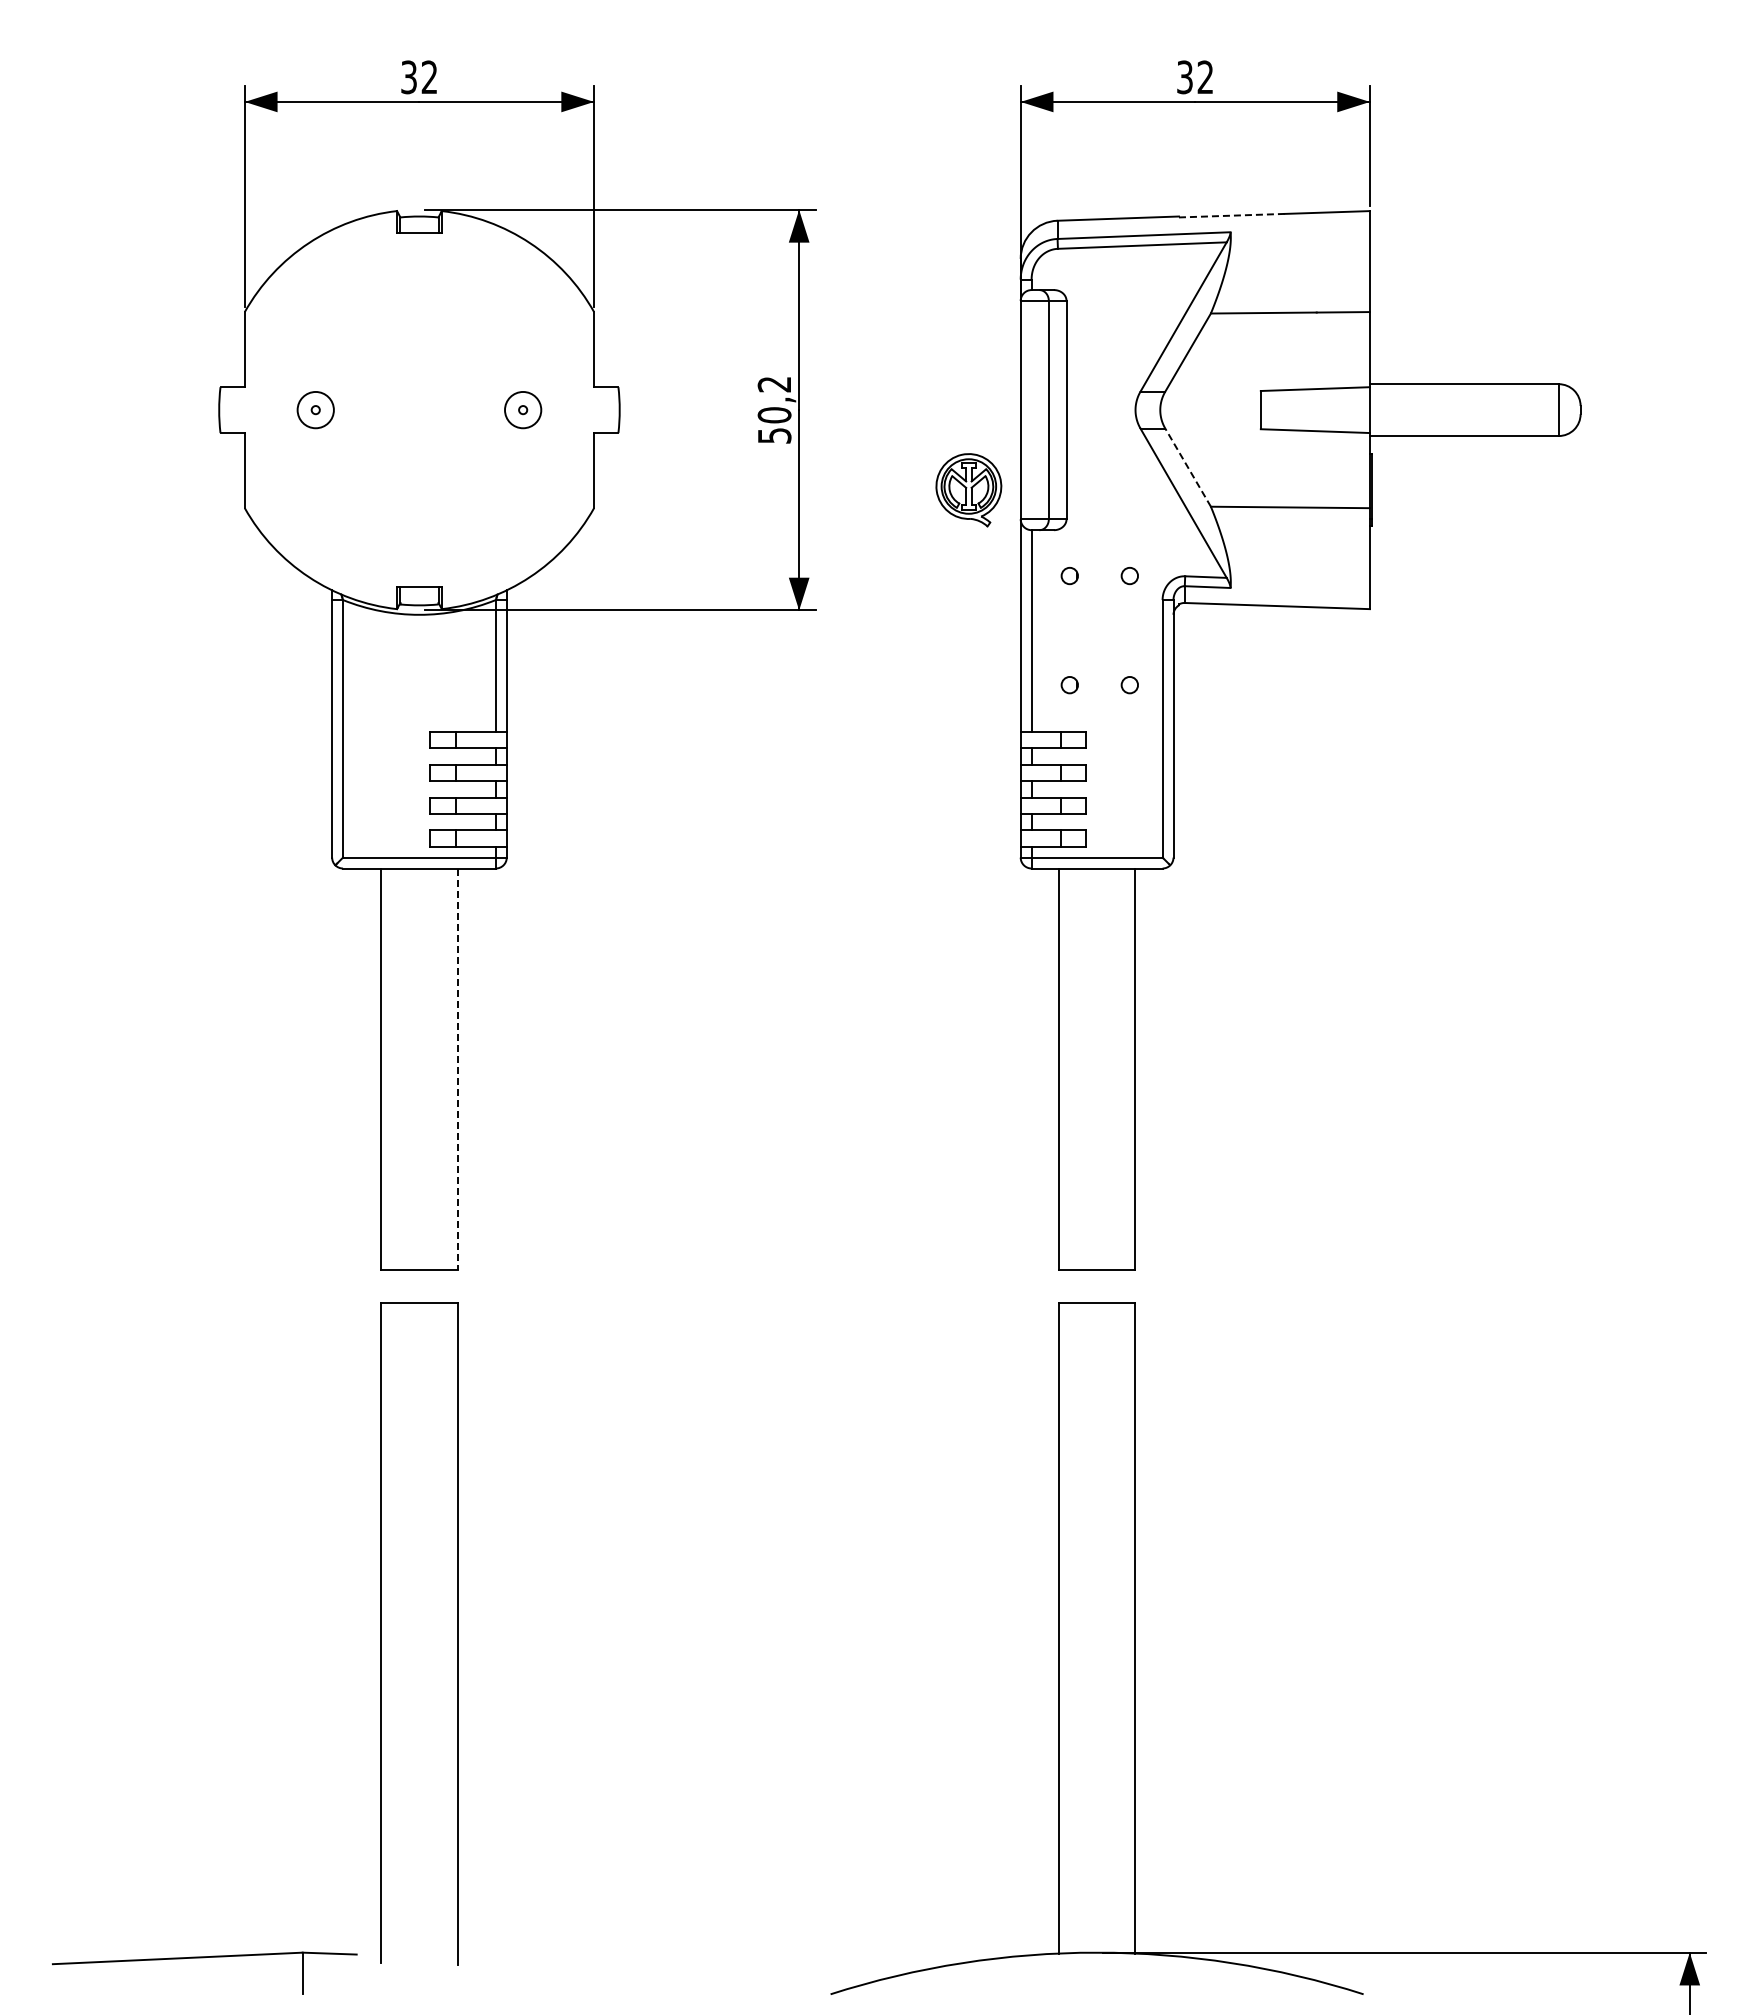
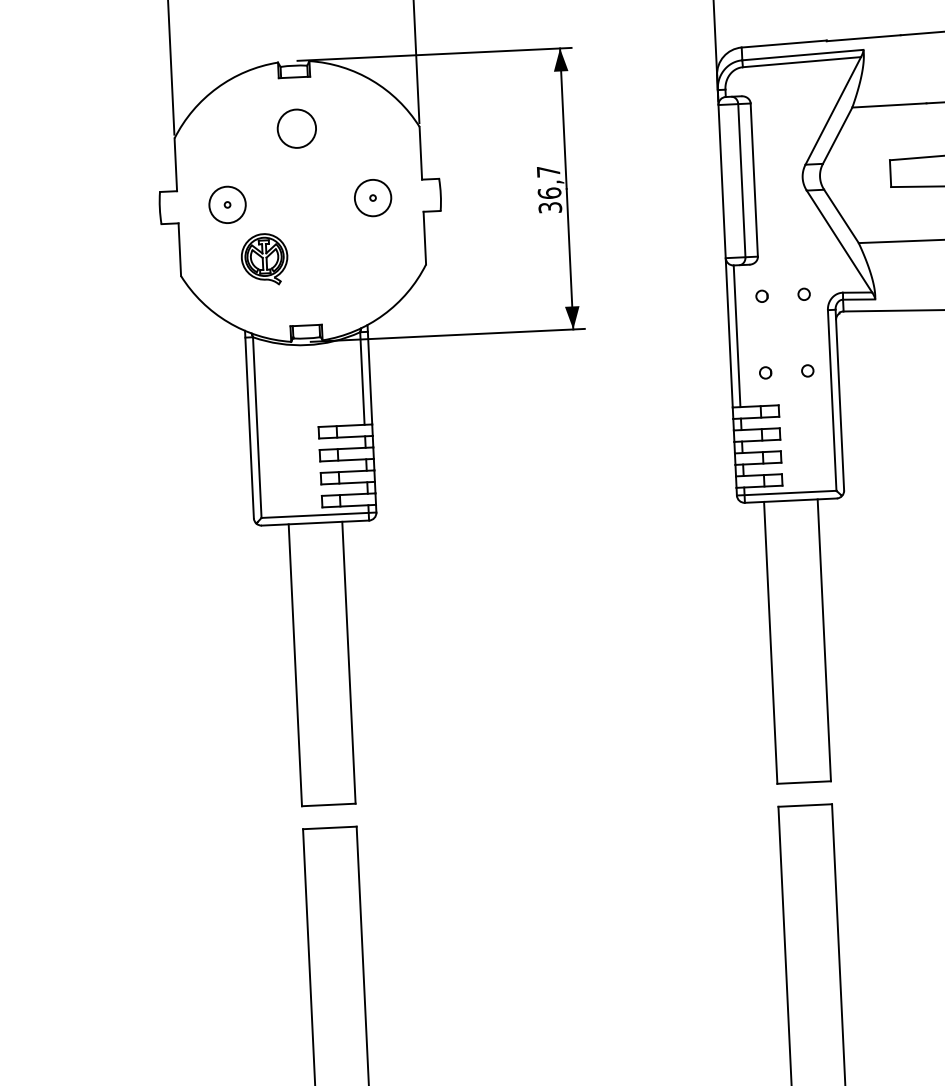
line: (1231, 215) -> (863, 38), dashed -> solid
circle: (419, 306) -> (296, 128), added
circle: (315, 410) -> (227, 205), size x1.43
circle: (523, 410) -> (373, 198), size x1.43
text: (774, 410) -> (549, 190), 50,2 -> 36,7
line: (1187, 467) -> (841, 216), dashed -> solid
part: (968, 490) -> (264, 259), moved
line: (457, 1069) -> (348, 662), dashed -> solid

